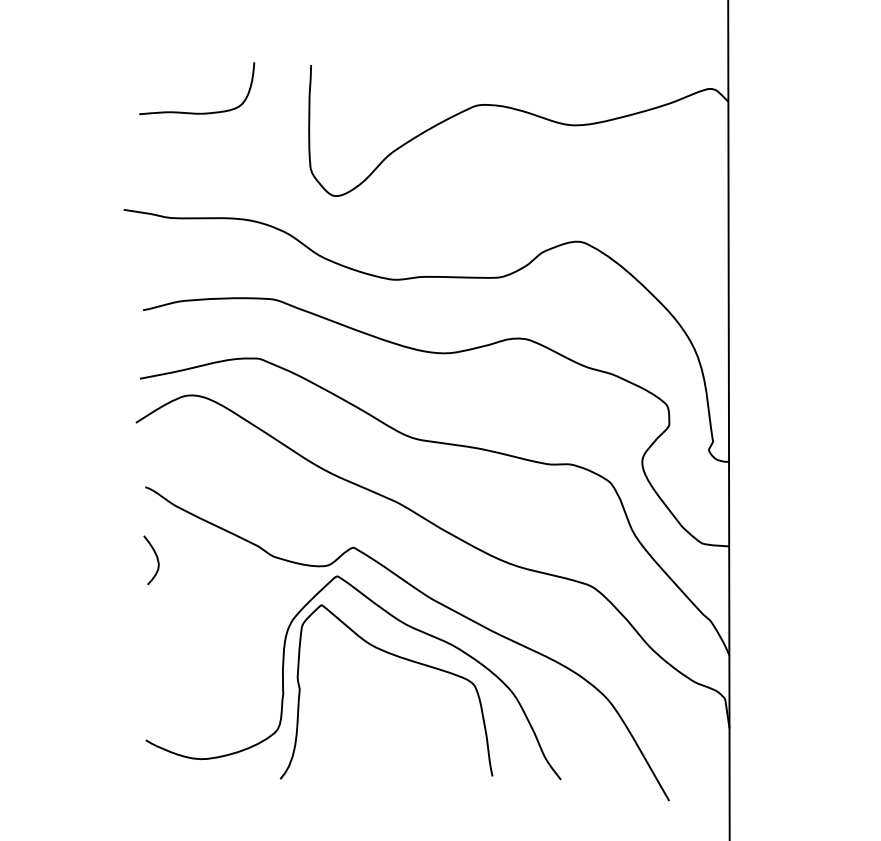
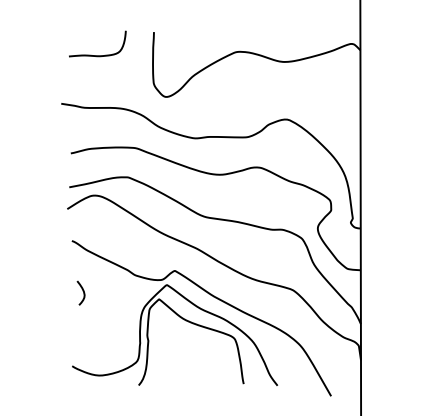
curve: (154, 556) -> (82, 291), moved

